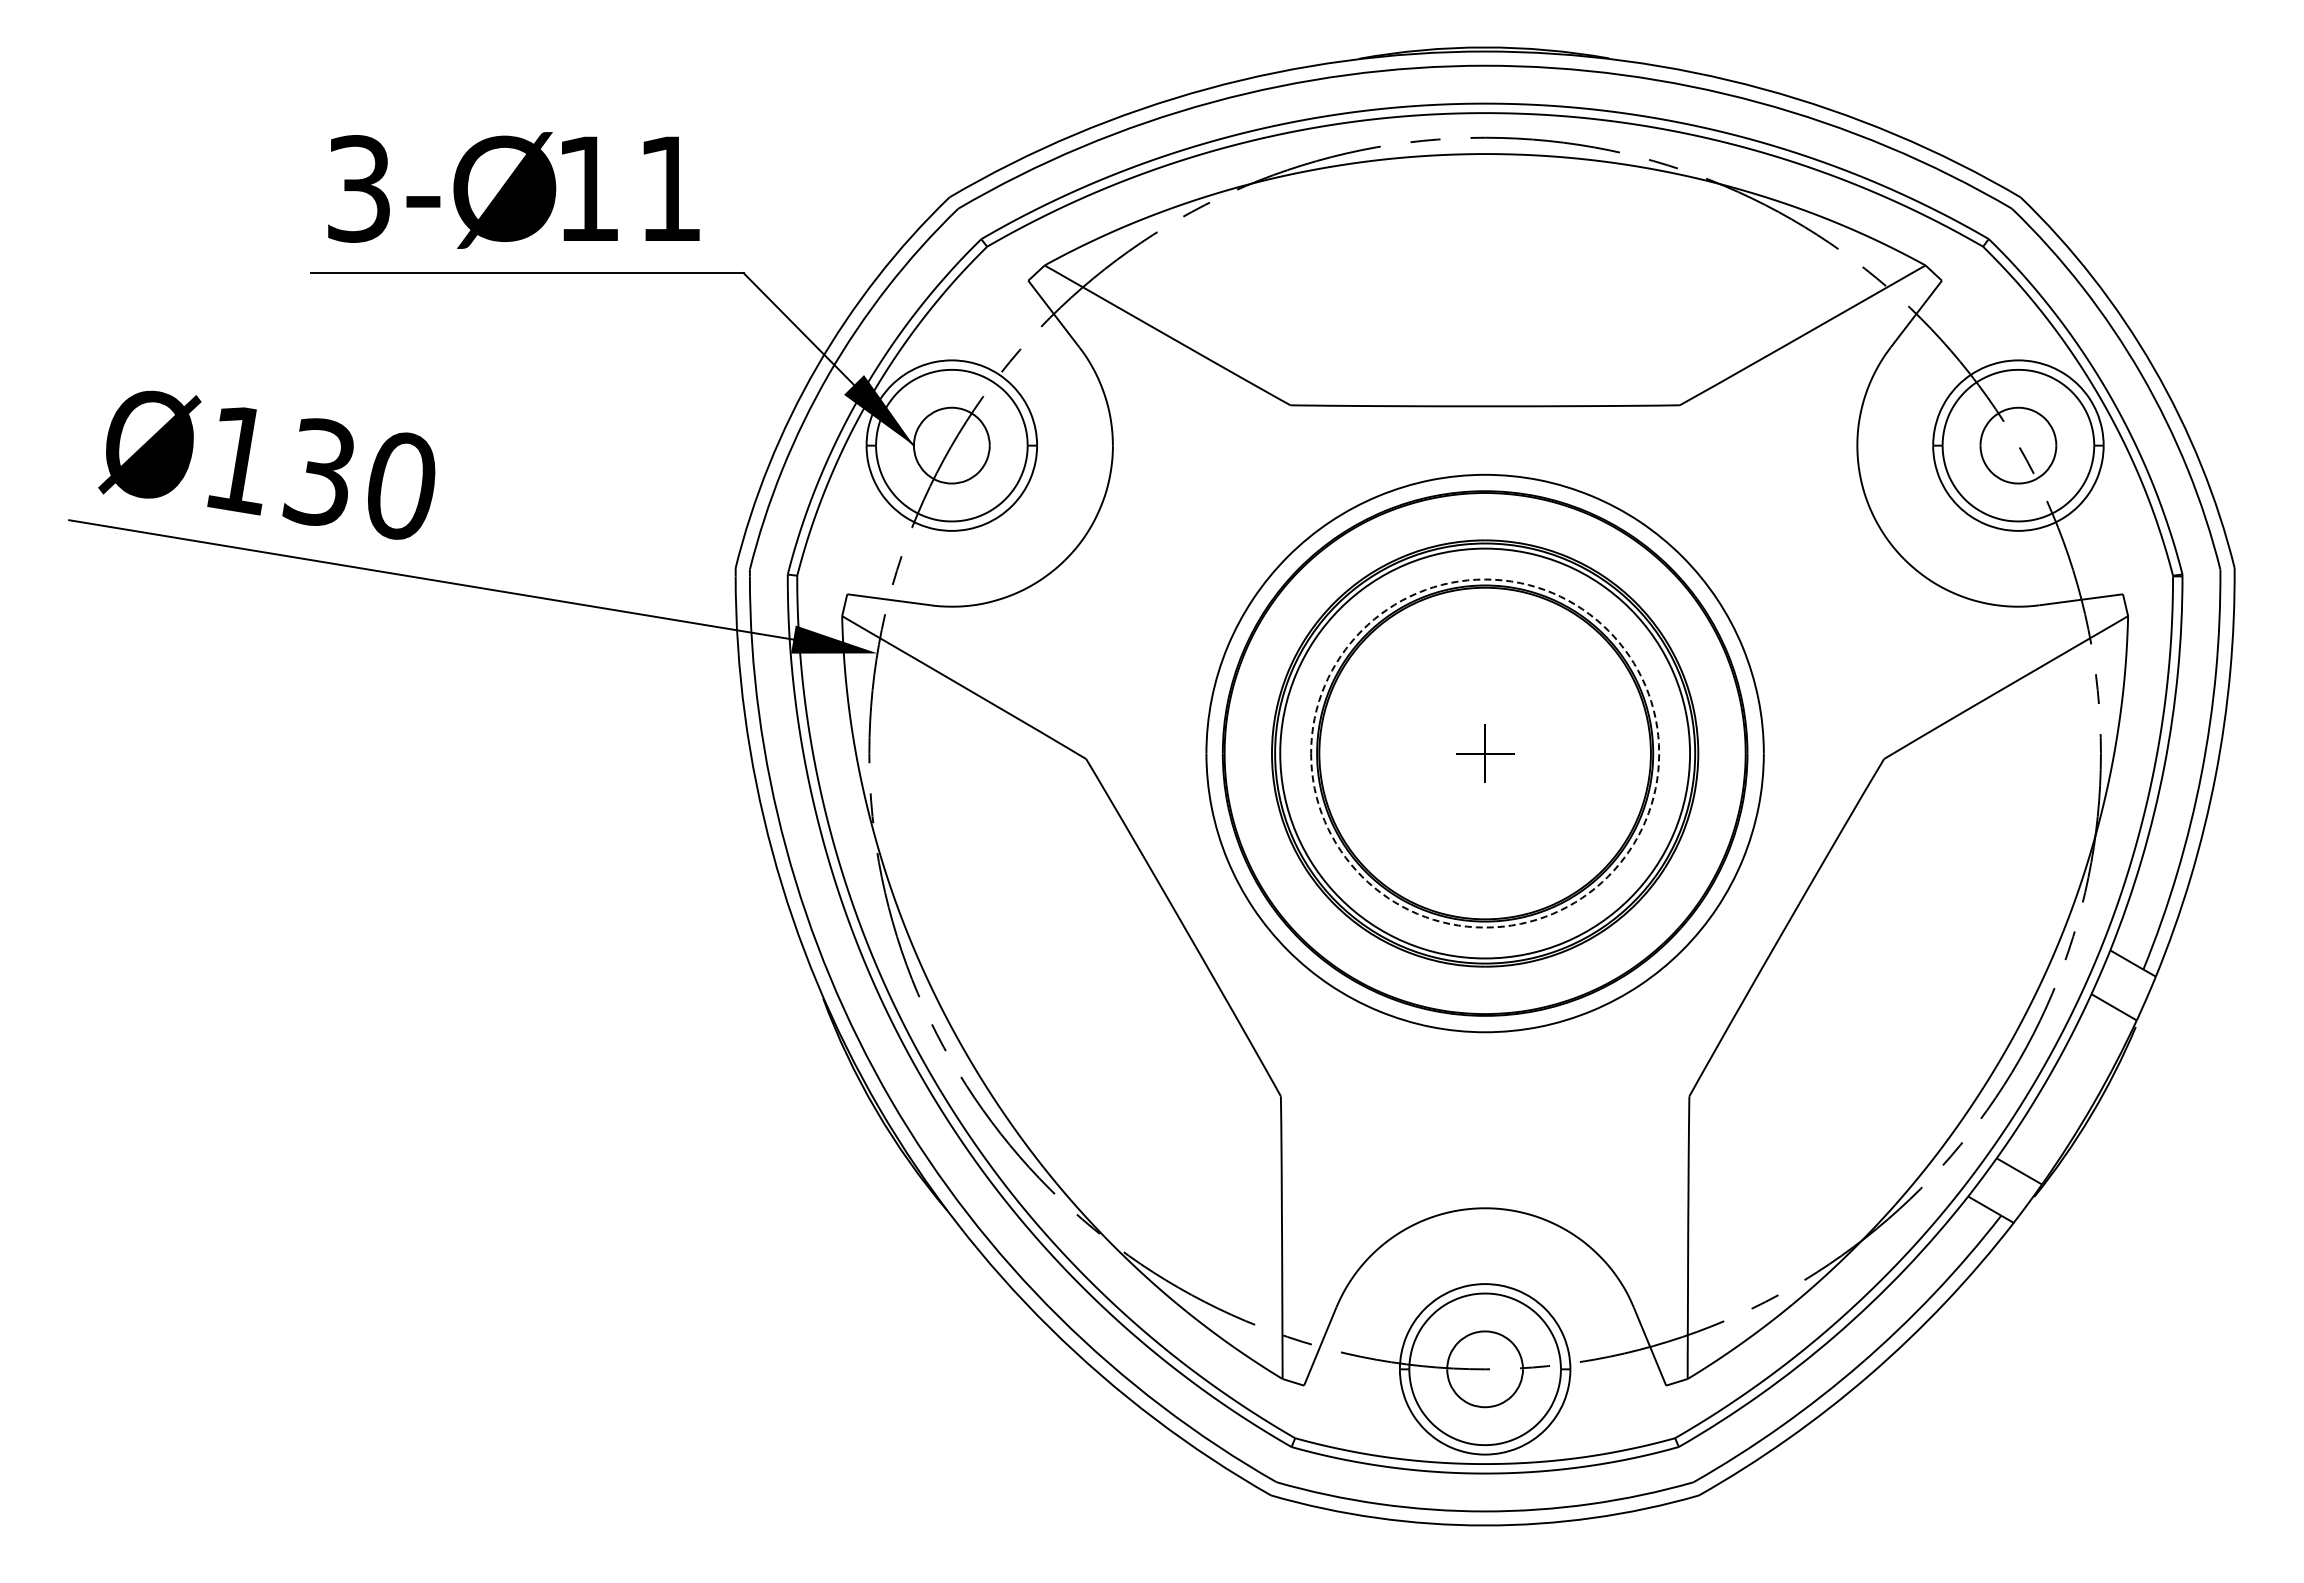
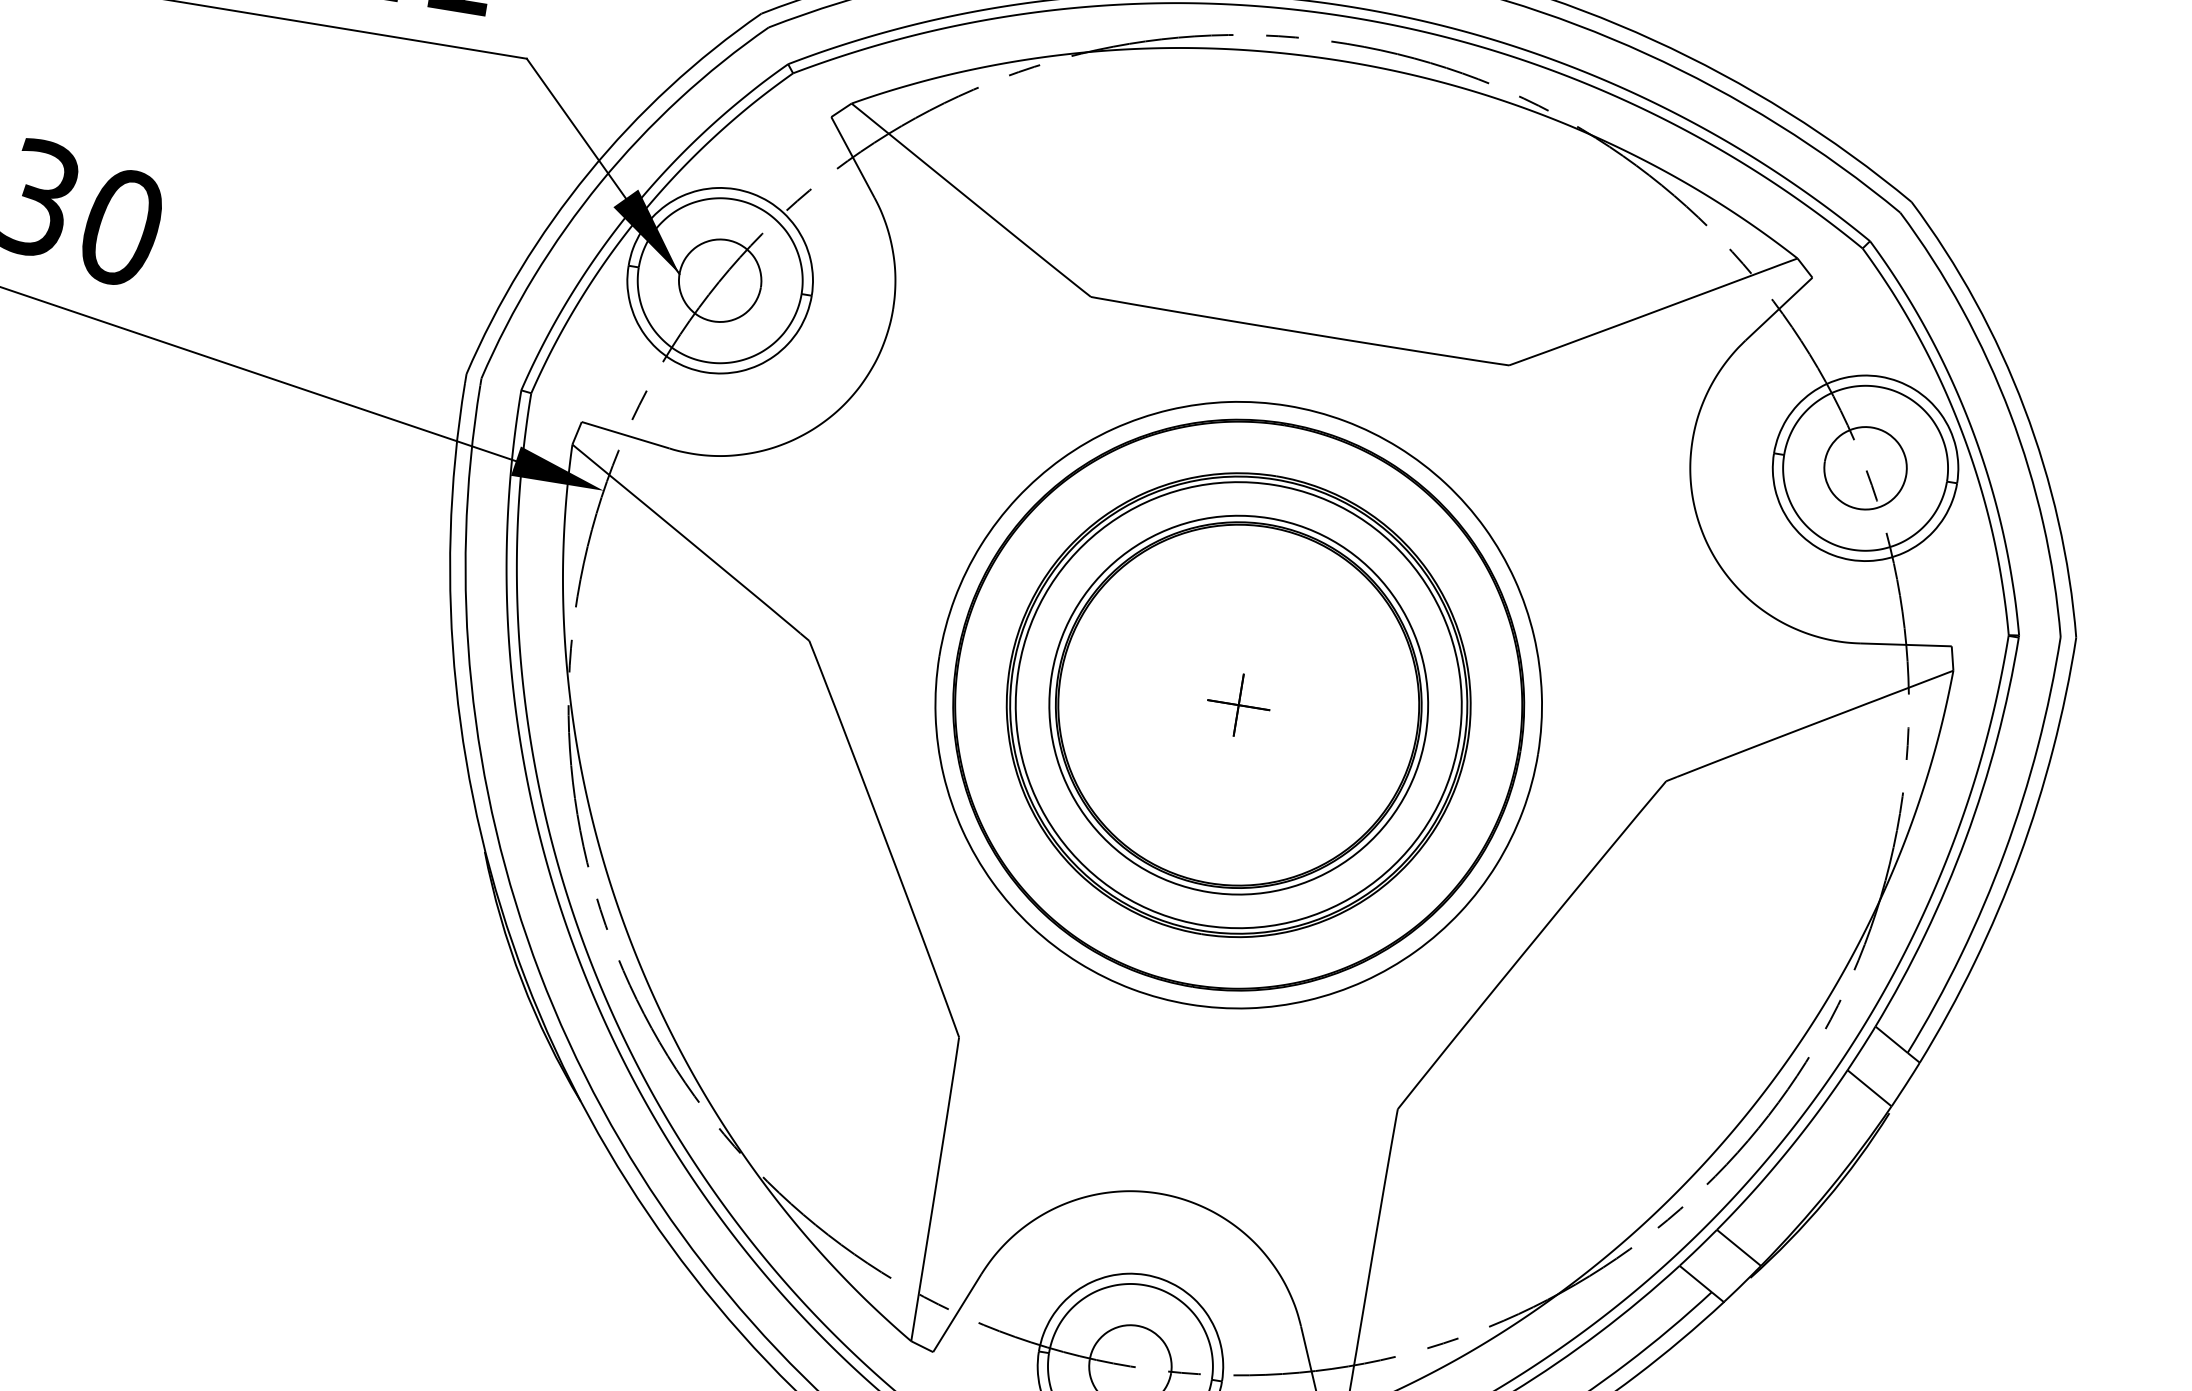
circle: (1485, 753) -> (1239, 705), dashed -> solid

